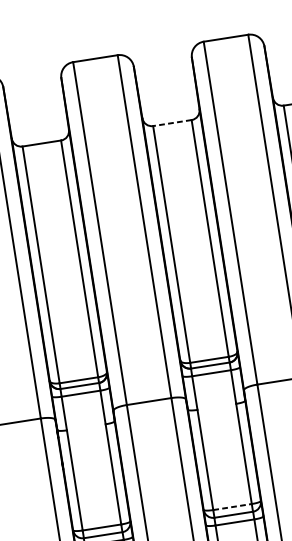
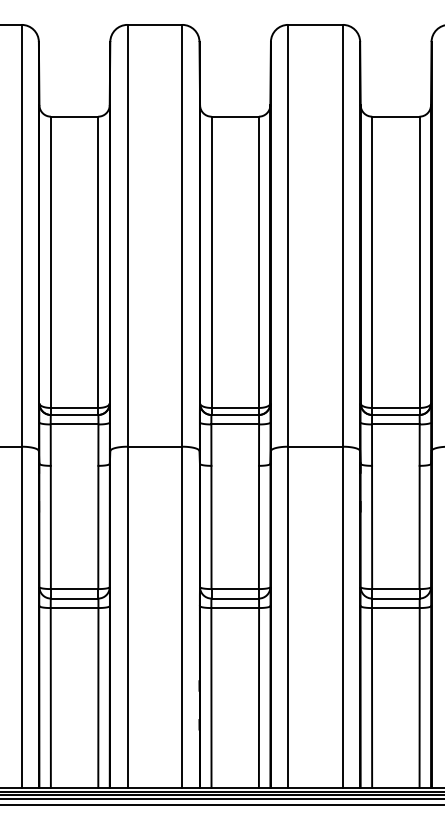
line: (172, 122) -> (235, 116), dashed -> solid
line: (232, 507) -> (235, 589), dashed -> solid

